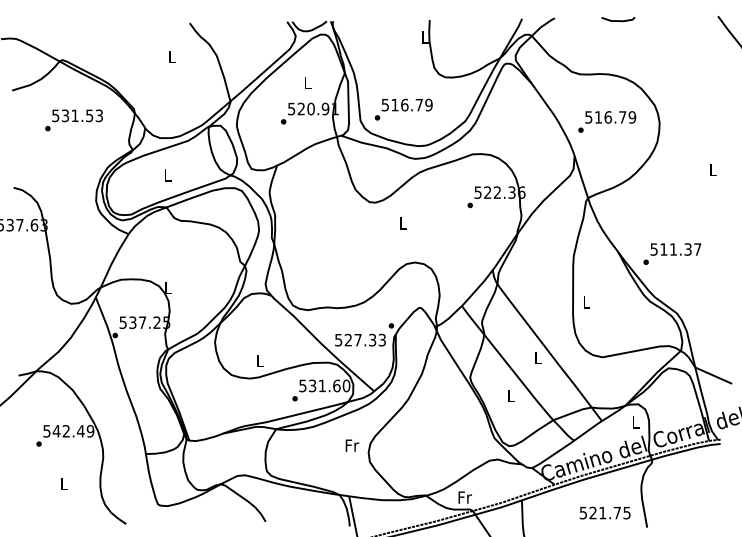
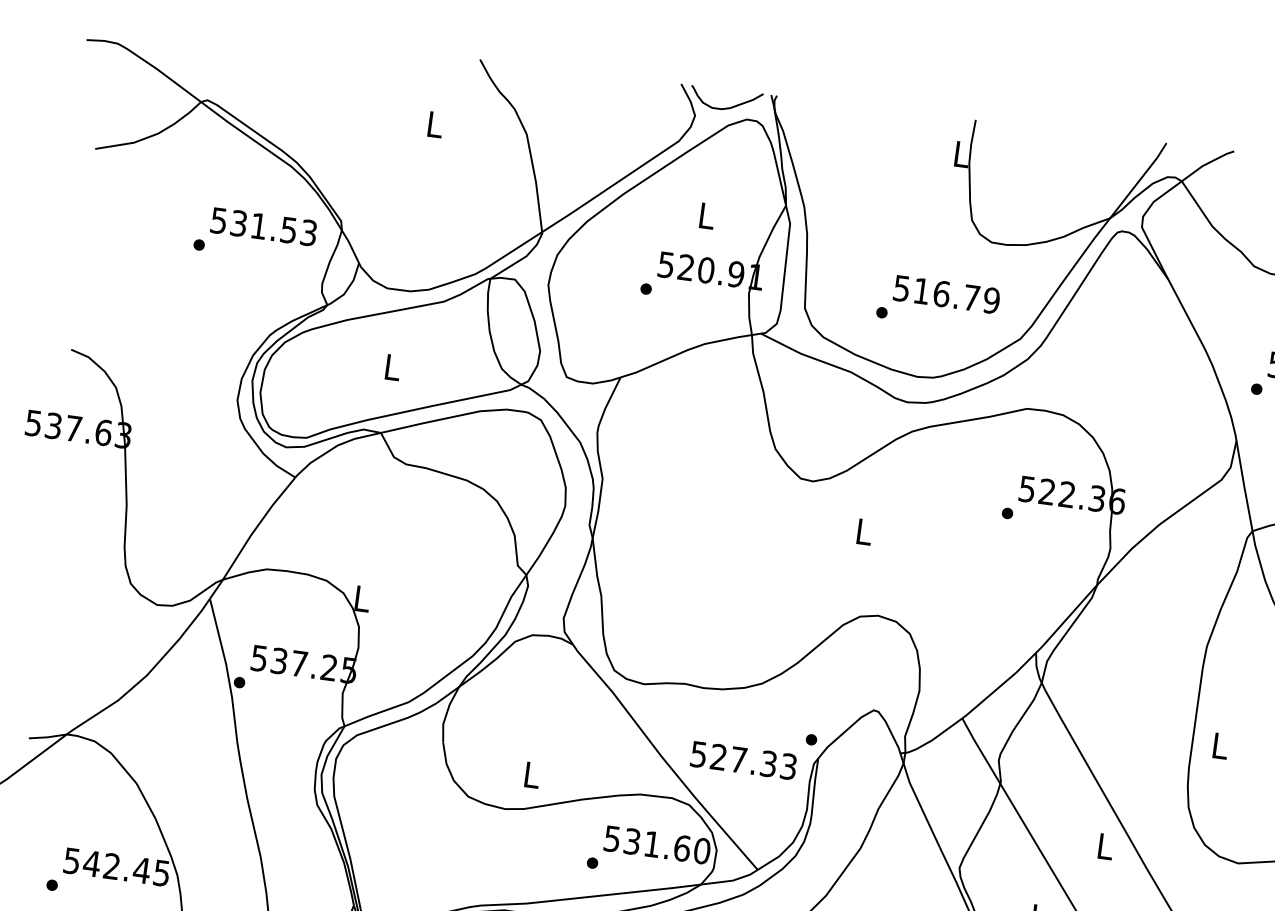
text: (403, 109) -> (937, 302), moved
text: (73, 120) -> (254, 235), moved
text: (90, 431) -> (161, 873), 542.49 -> 542.45

